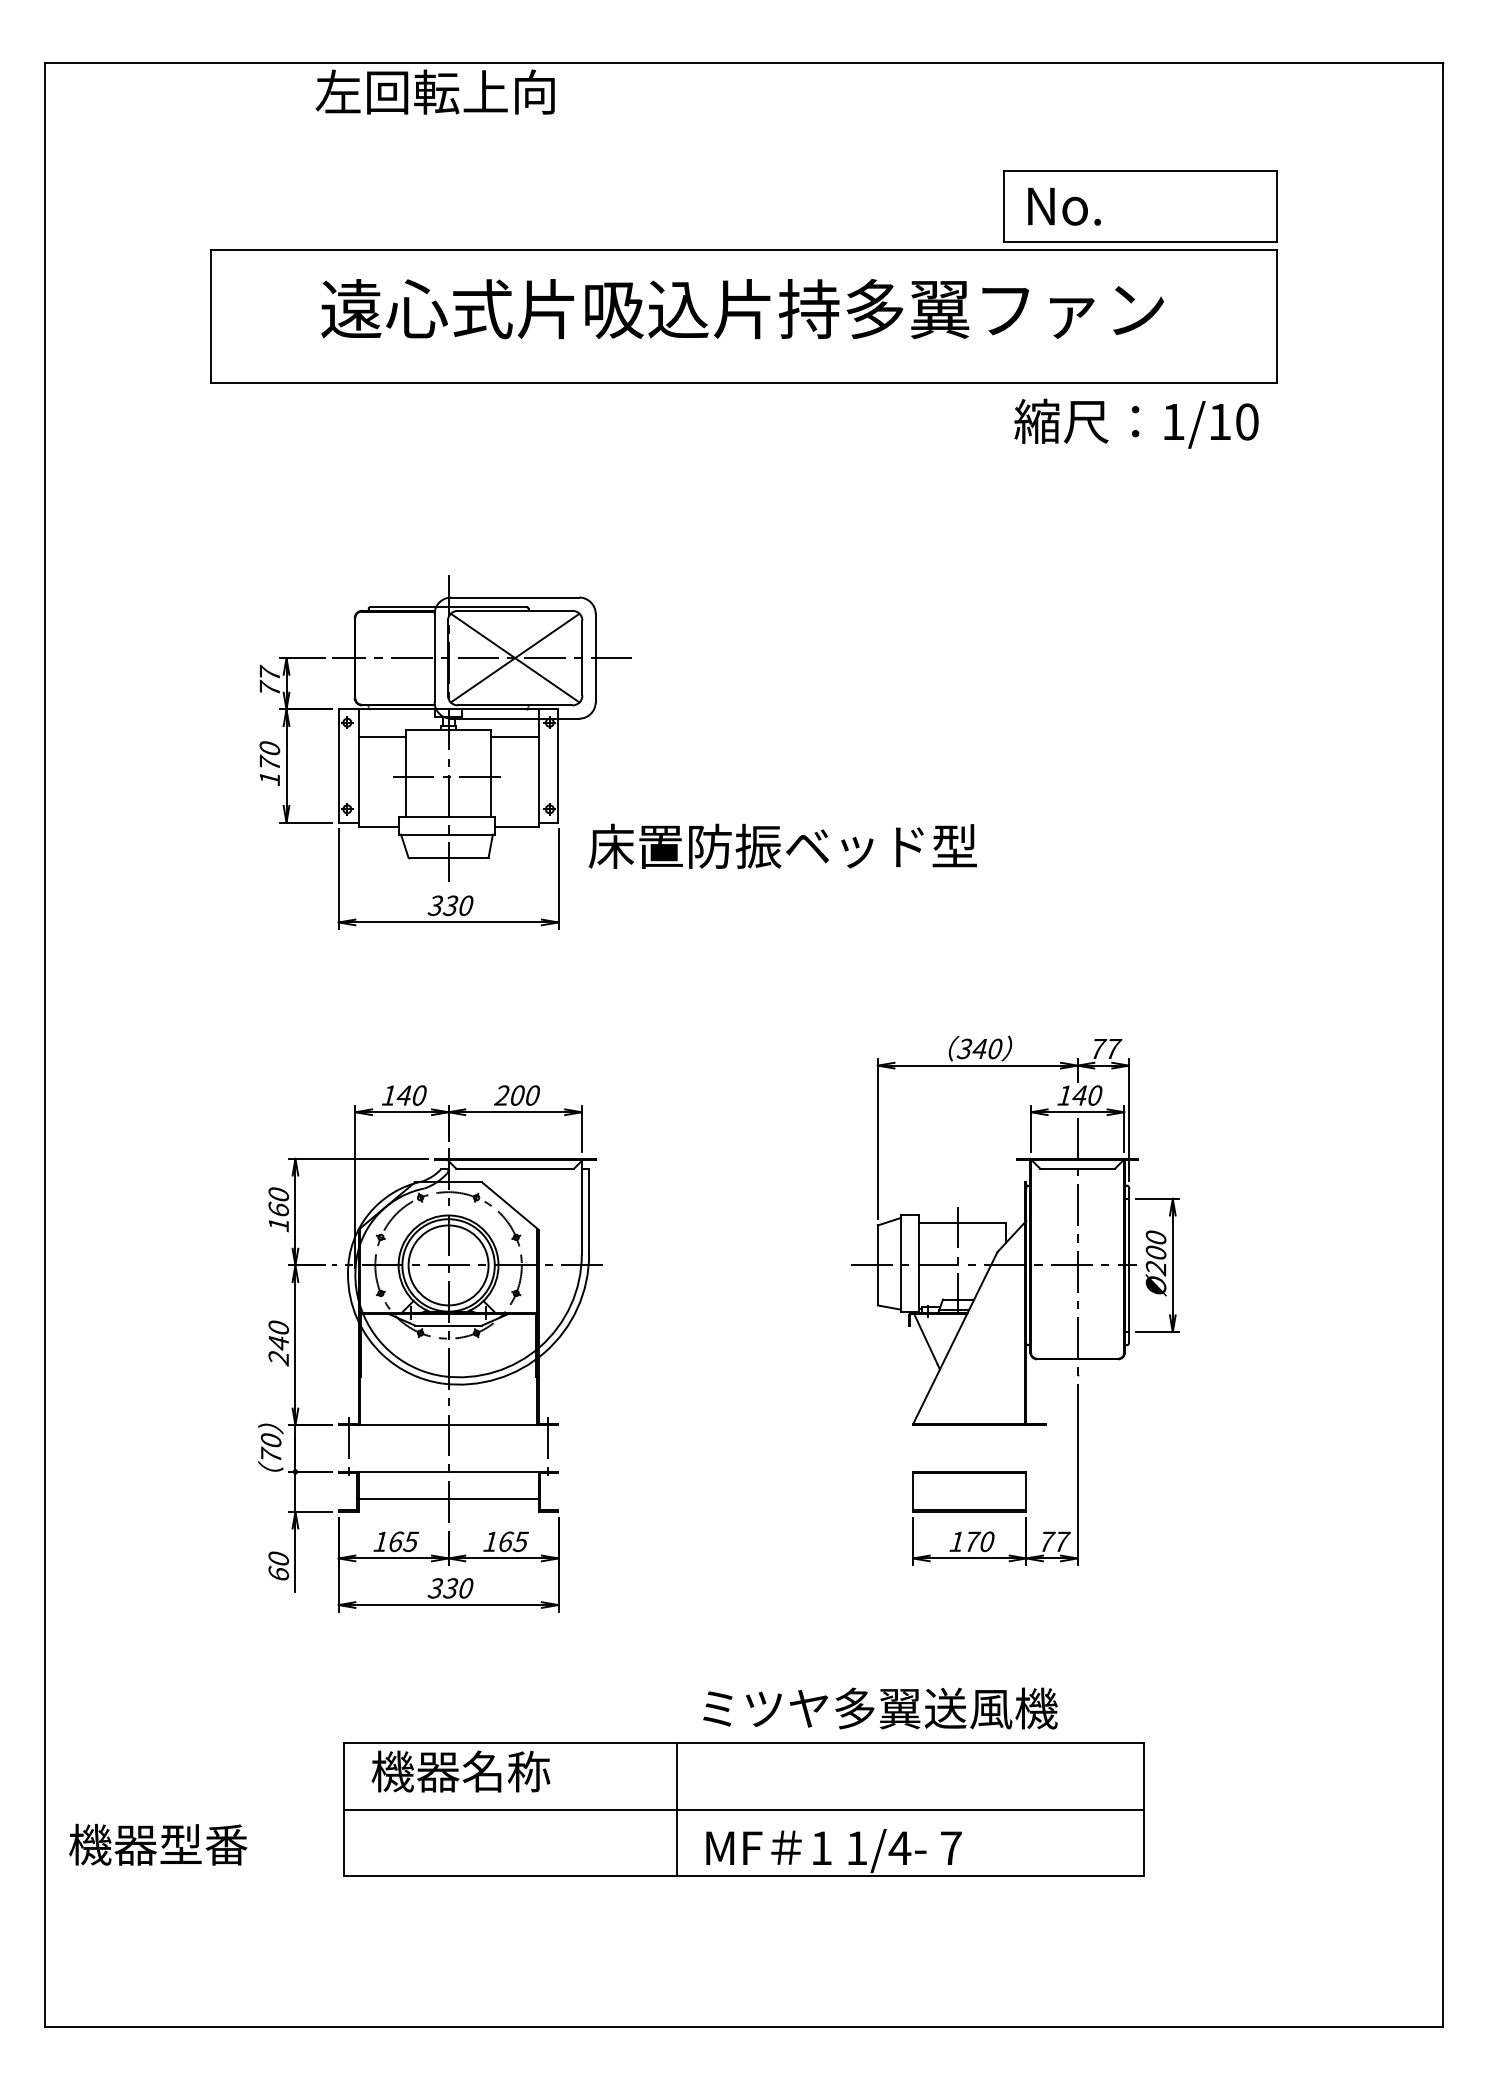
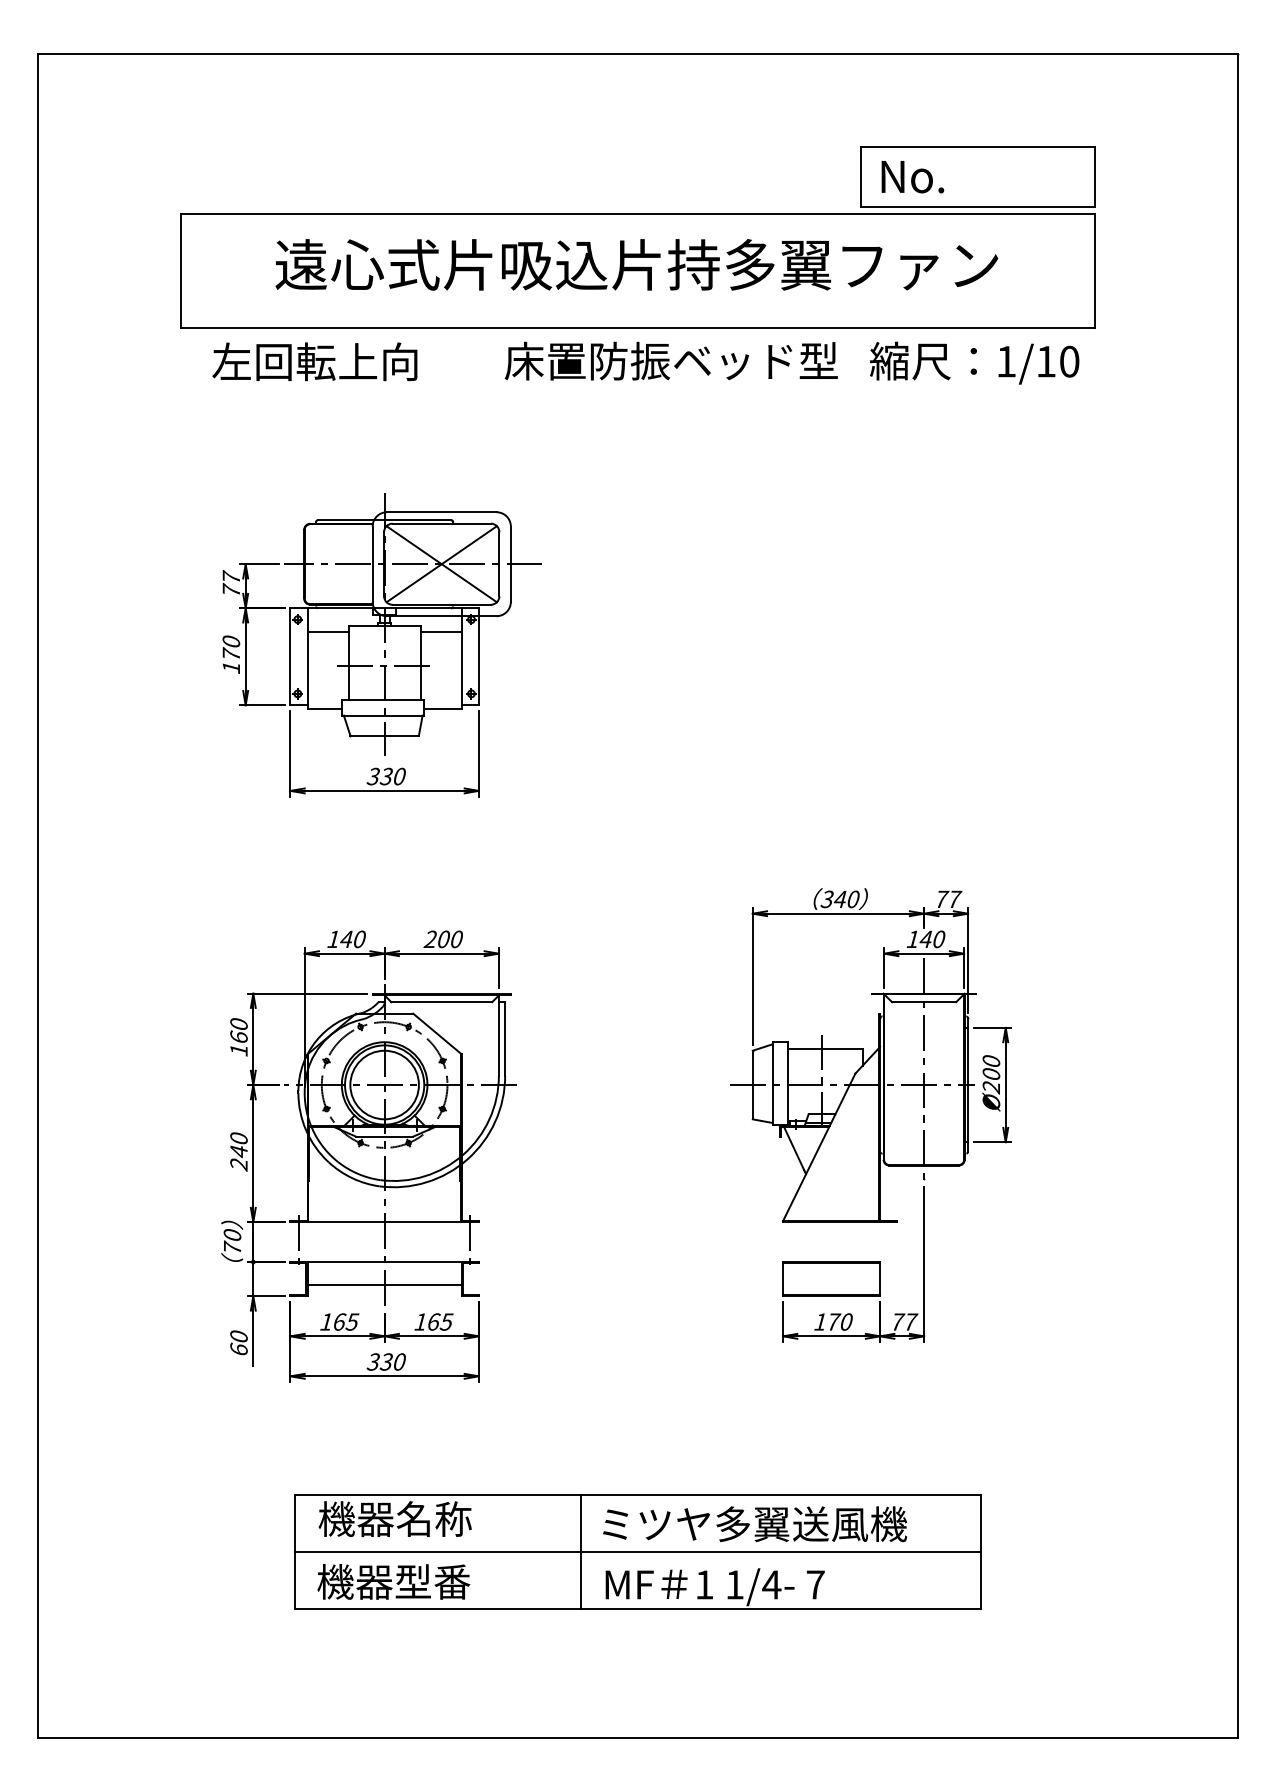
text: (434, 91) -> (314, 361), moved
text: (782, 845) -> (671, 360), moved
text: (880, 1708) -> (755, 1524), moved
text: (158, 1844) -> (394, 1581), moved

